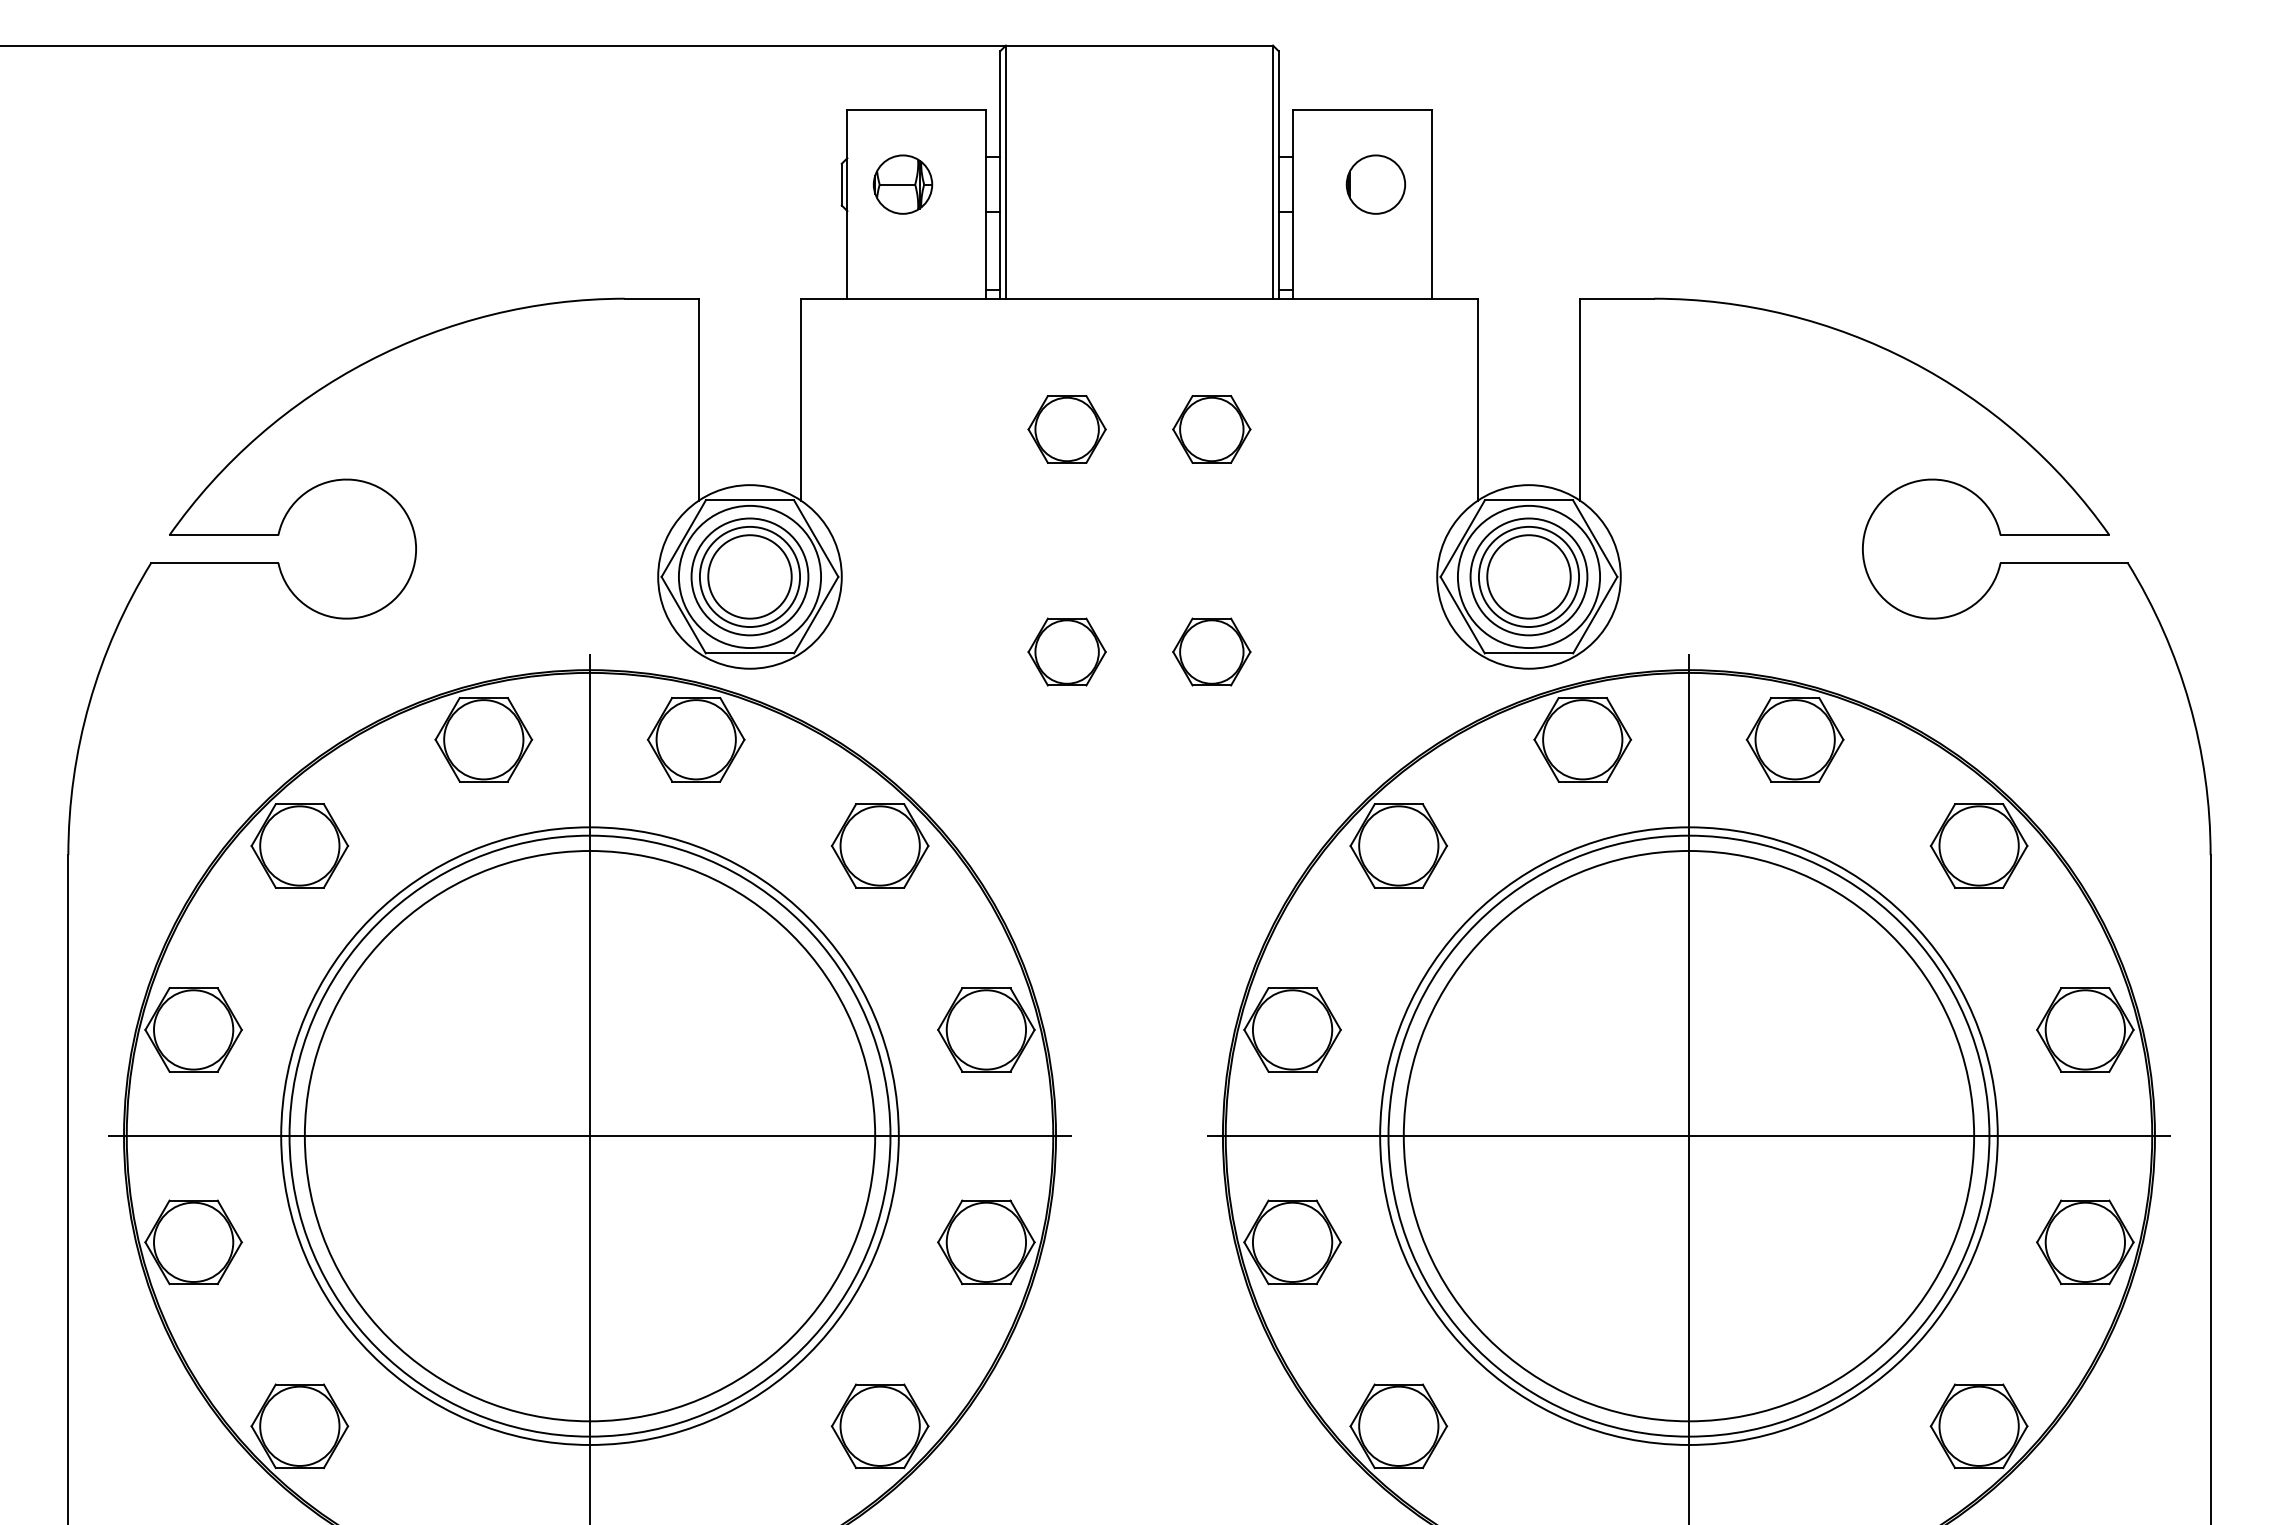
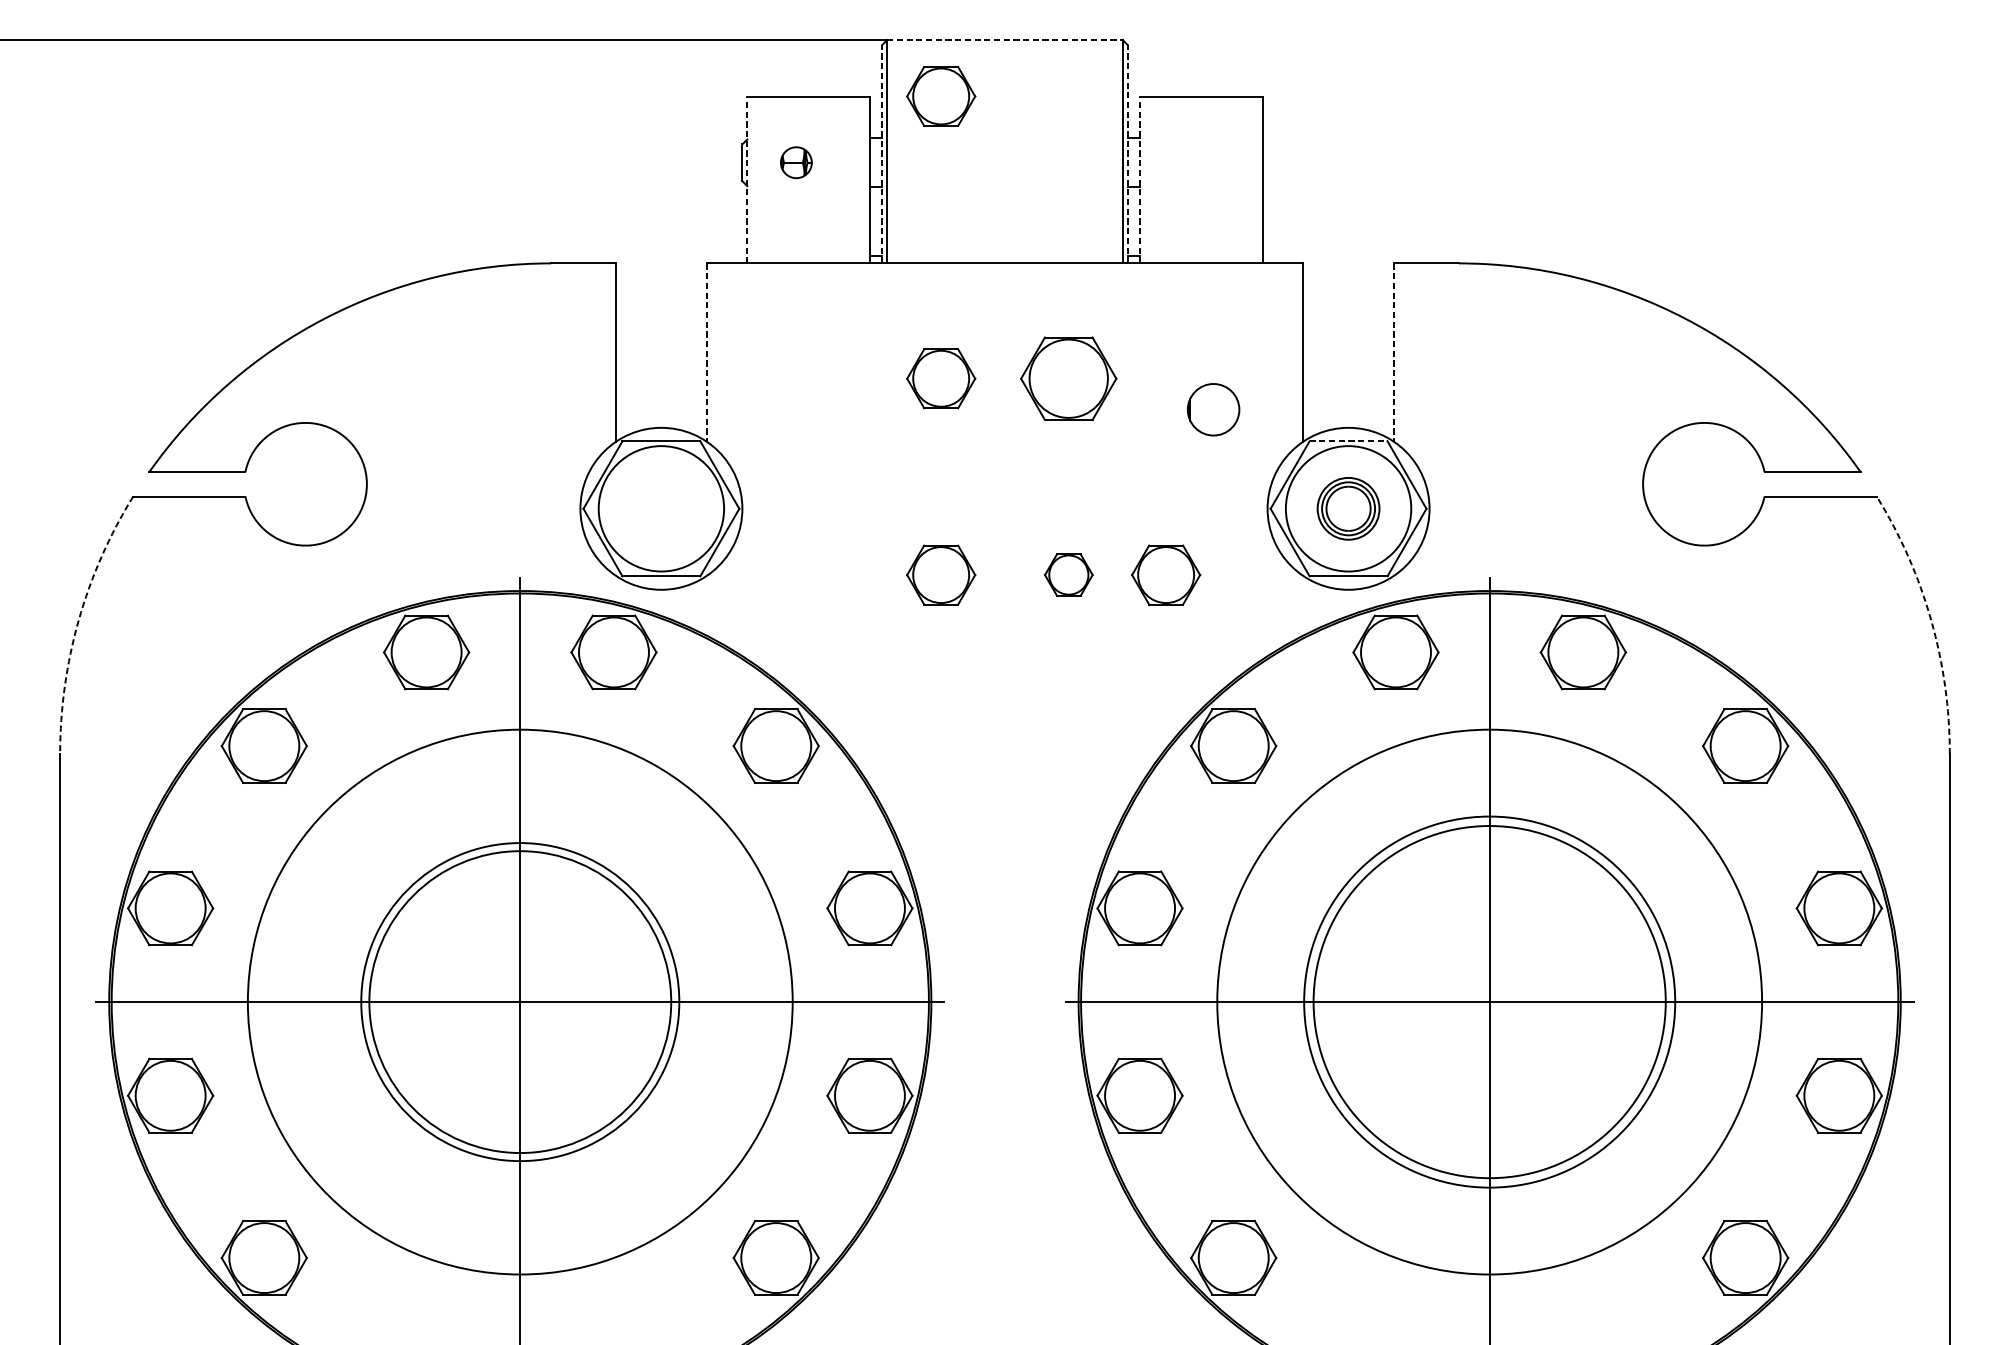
line: (1139, 45) -> (1005, 40), solid -> dashed
part: (1066, 109) -> (940, 96), added
line: (1000, 174) -> (882, 153), solid -> dashed
line: (1278, 174) -> (1127, 153), solid -> dashed
part: (902, 184) -> (795, 162), size x0.6
part: (1375, 184) -> (1213, 409), moved
line: (847, 204) -> (747, 180), solid -> dashed
line: (1292, 204) -> (1139, 180), solid -> dashed
line: (801, 400) -> (706, 353), solid -> dashed
line: (1580, 400) -> (1394, 353), solid -> dashed
part: (1211, 429) -> (1068, 378), size x1.4
line: (1529, 500) -> (1349, 441), solid -> dashed
part: (749, 576) -> (660, 508), removed
part: (1528, 576) -> (1348, 508), size x0.6
part: (1211, 651) -> (1068, 574), size x0.7
part: (1321, 651) -> (1165, 574), added
arc: (89, 703) -> (78, 620), solid -> dashed
arc: (2189, 703) -> (1931, 620), solid -> dashed
circle: (589, 1135) -> (519, 1001), size x0.6
circle: (589, 1135) -> (519, 1001), size x0.6
circle: (1688, 1135) -> (1489, 1001), size x0.7
circle: (1688, 1135) -> (1489, 1001), size x0.7

